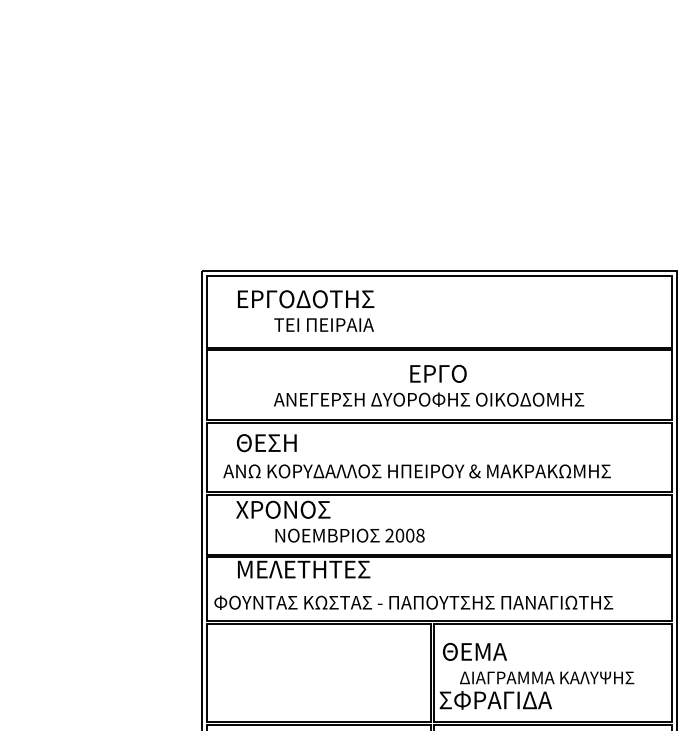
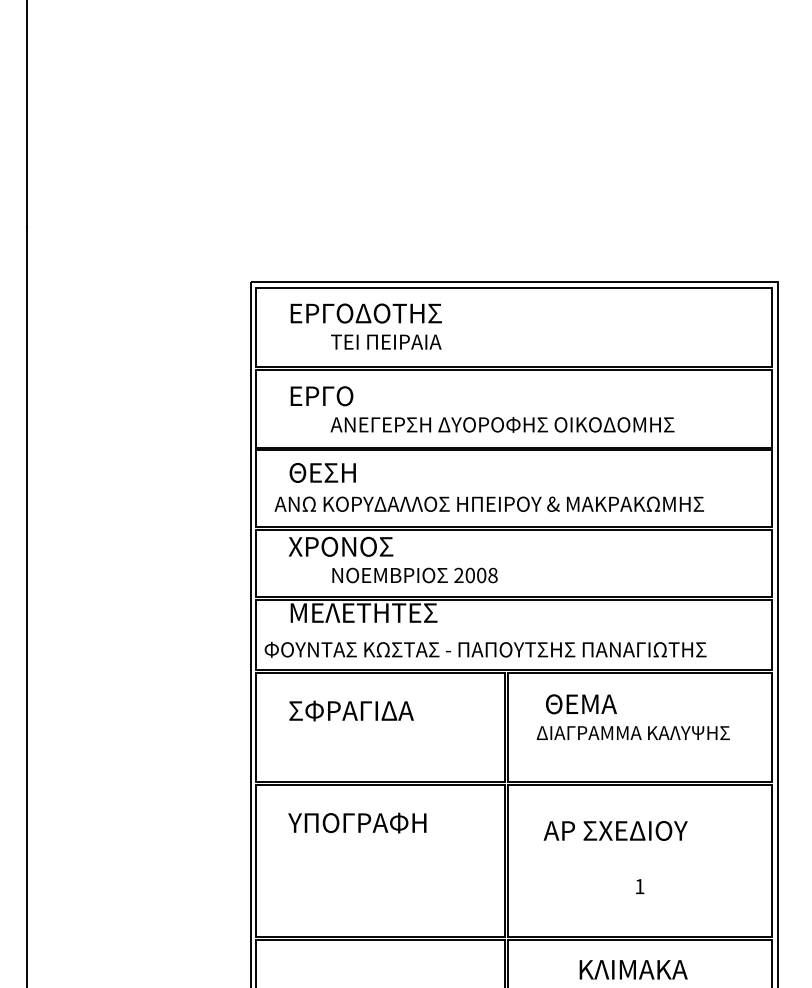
text: (438, 374) -> (321, 396), moved
text: (475, 652) -> (581, 704), moved
text: (495, 699) -> (351, 710), moved

